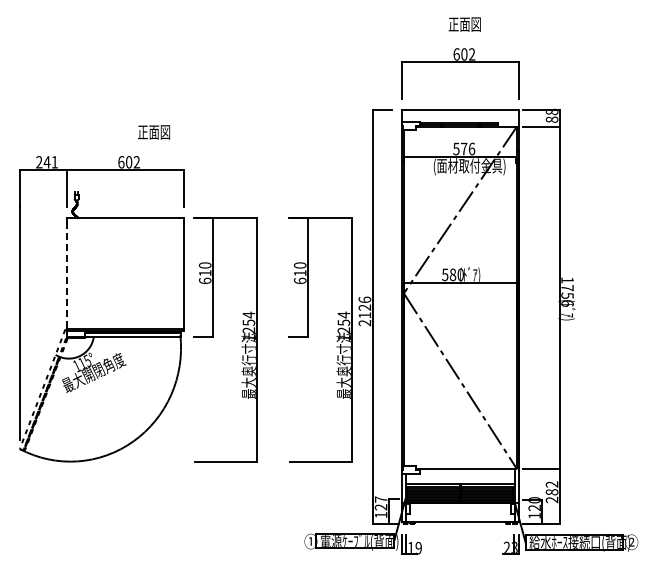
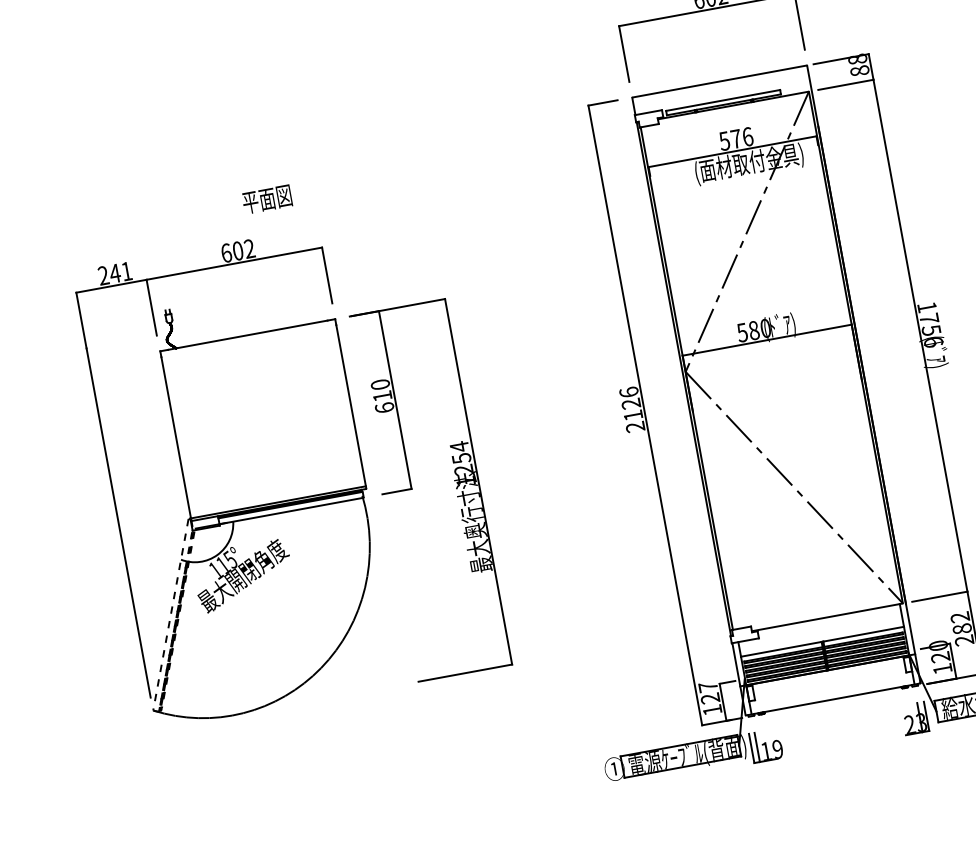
text: (142, 132) -> (249, 202), 正面図 -> 平面図
line: (67, 276) -> (177, 439), dashed -> solid
part: (308, 337) -> (554, 464), removed

